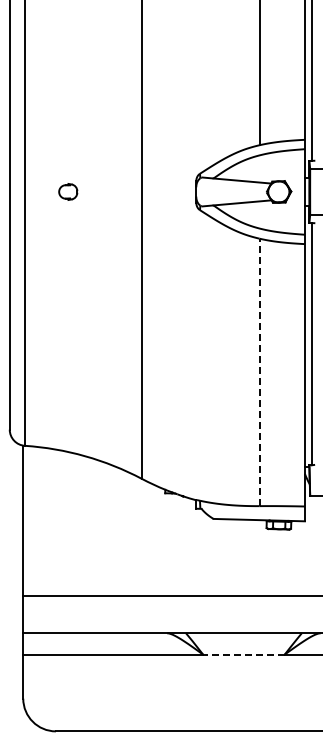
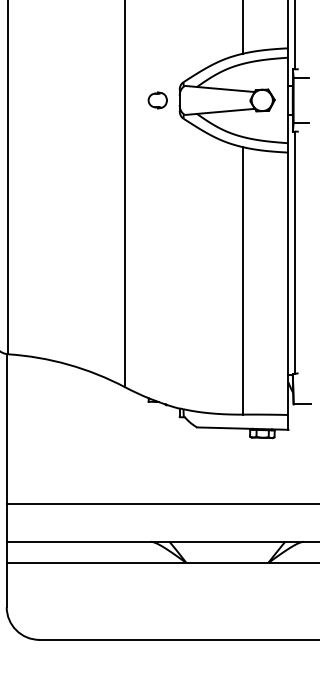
part: (68, 191) -> (157, 99), moved
line: (259, 372) -> (242, 280), dashed -> solid
line: (243, 654) -> (226, 562), dashed -> solid

